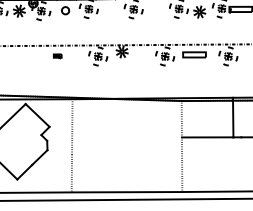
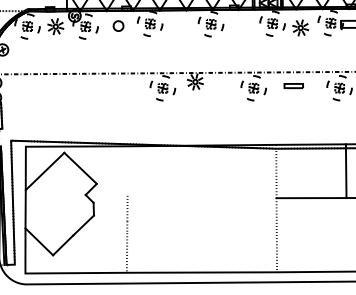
part: (194, 54) -> (293, 85), size x0.6
part: (57, 55) -> (107, 87), removed
line: (72, 117) -> (127, 170), removed

